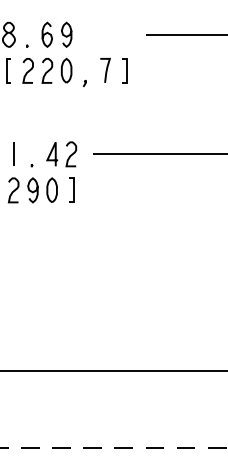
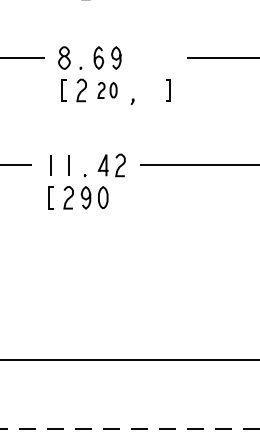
curve: (105, 69) -> (151, 89), removed
part: (56, 70) -> (107, 90), size x0.7
line: (73, 190) -> (122, 197), removed

